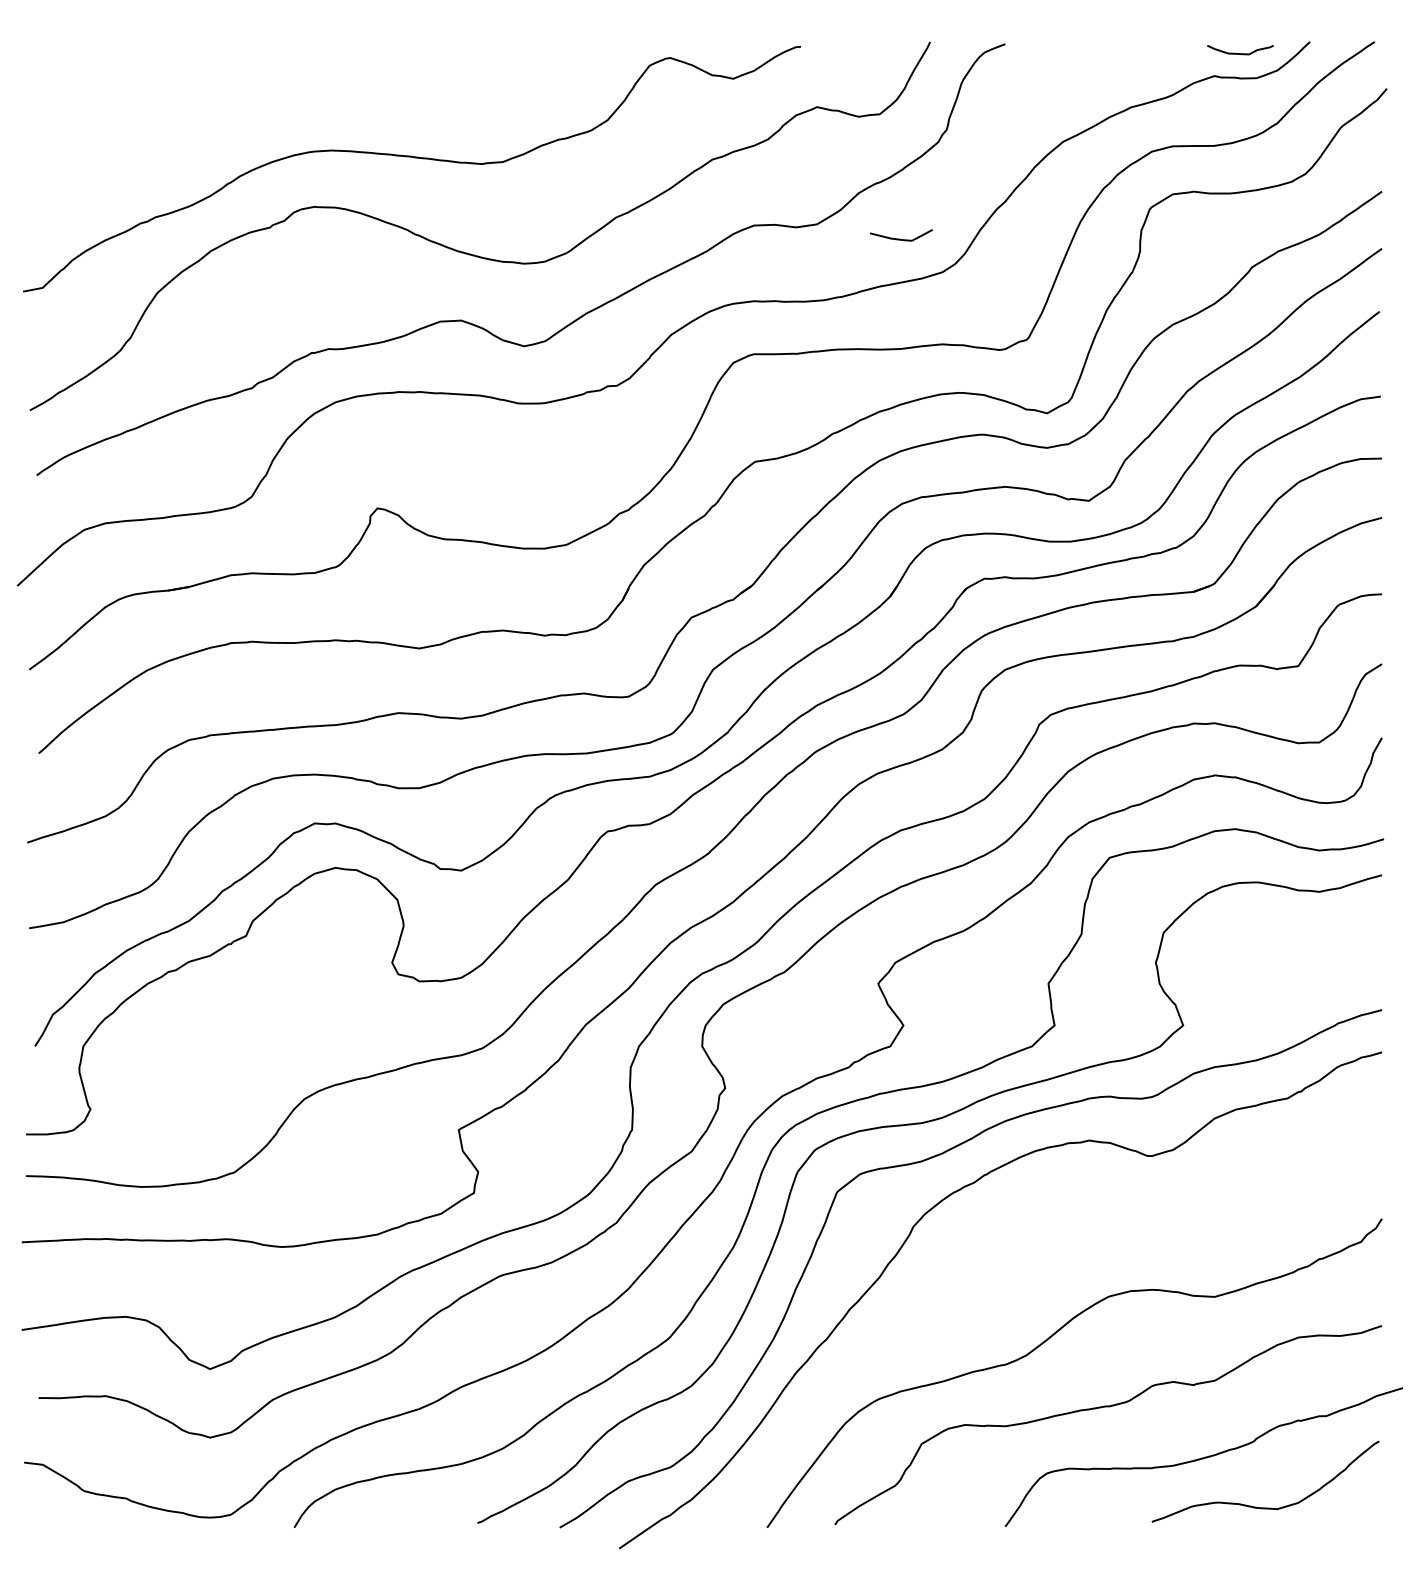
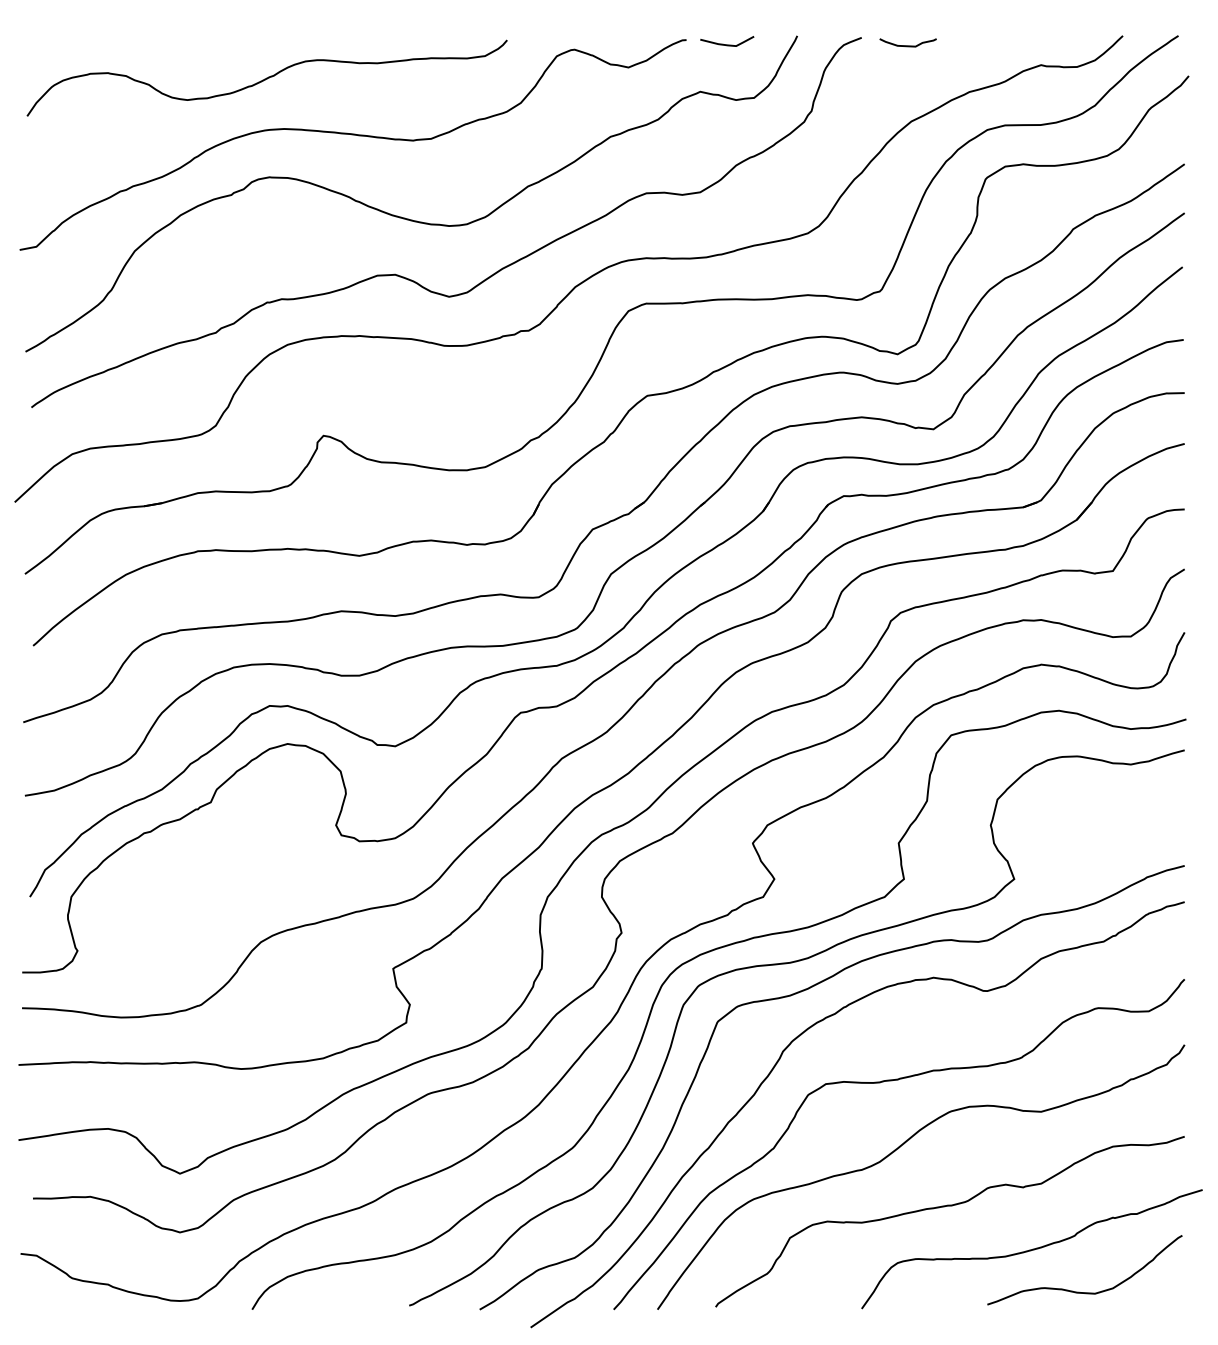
curve: (1240, 53) -> (908, 45), moved
curve: (311, 90) -> (266, 77), added
curve: (900, 238) -> (726, 44), moved
curve: (1039, 1261) -> (891, 1081), added

